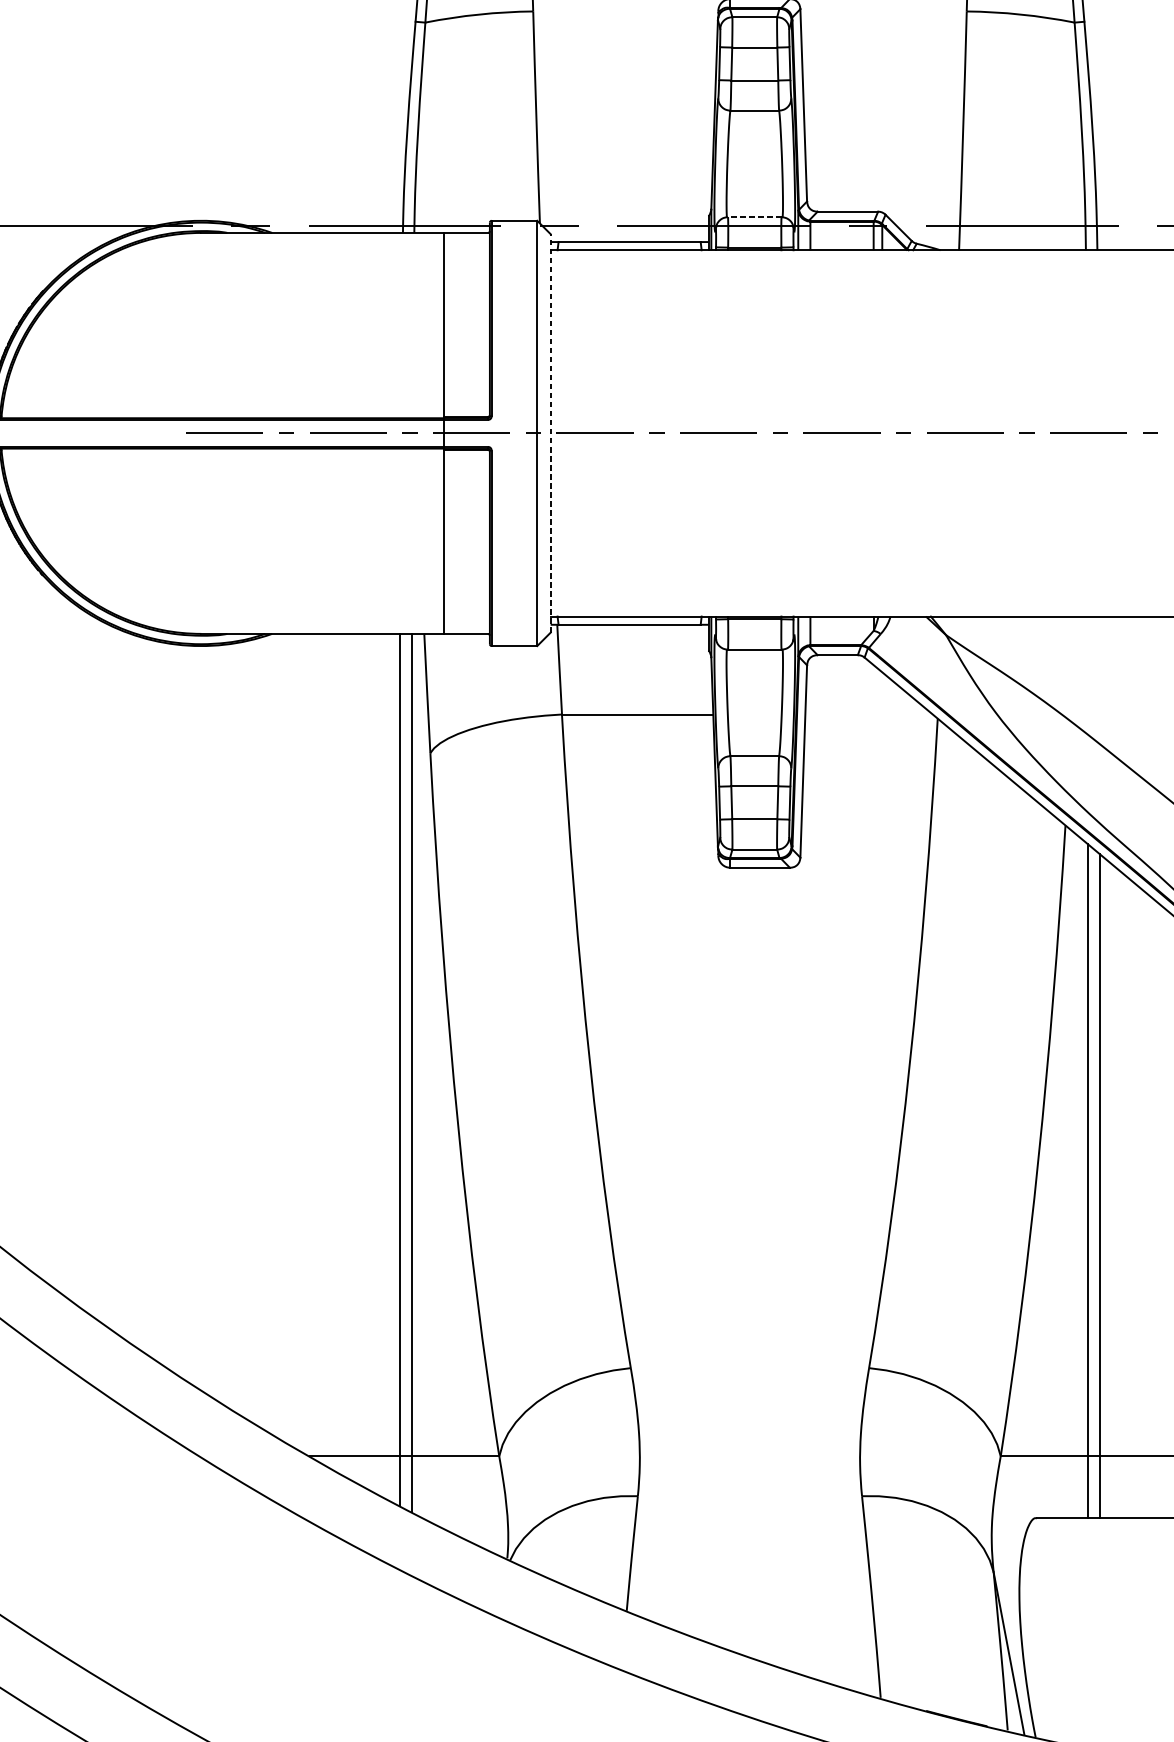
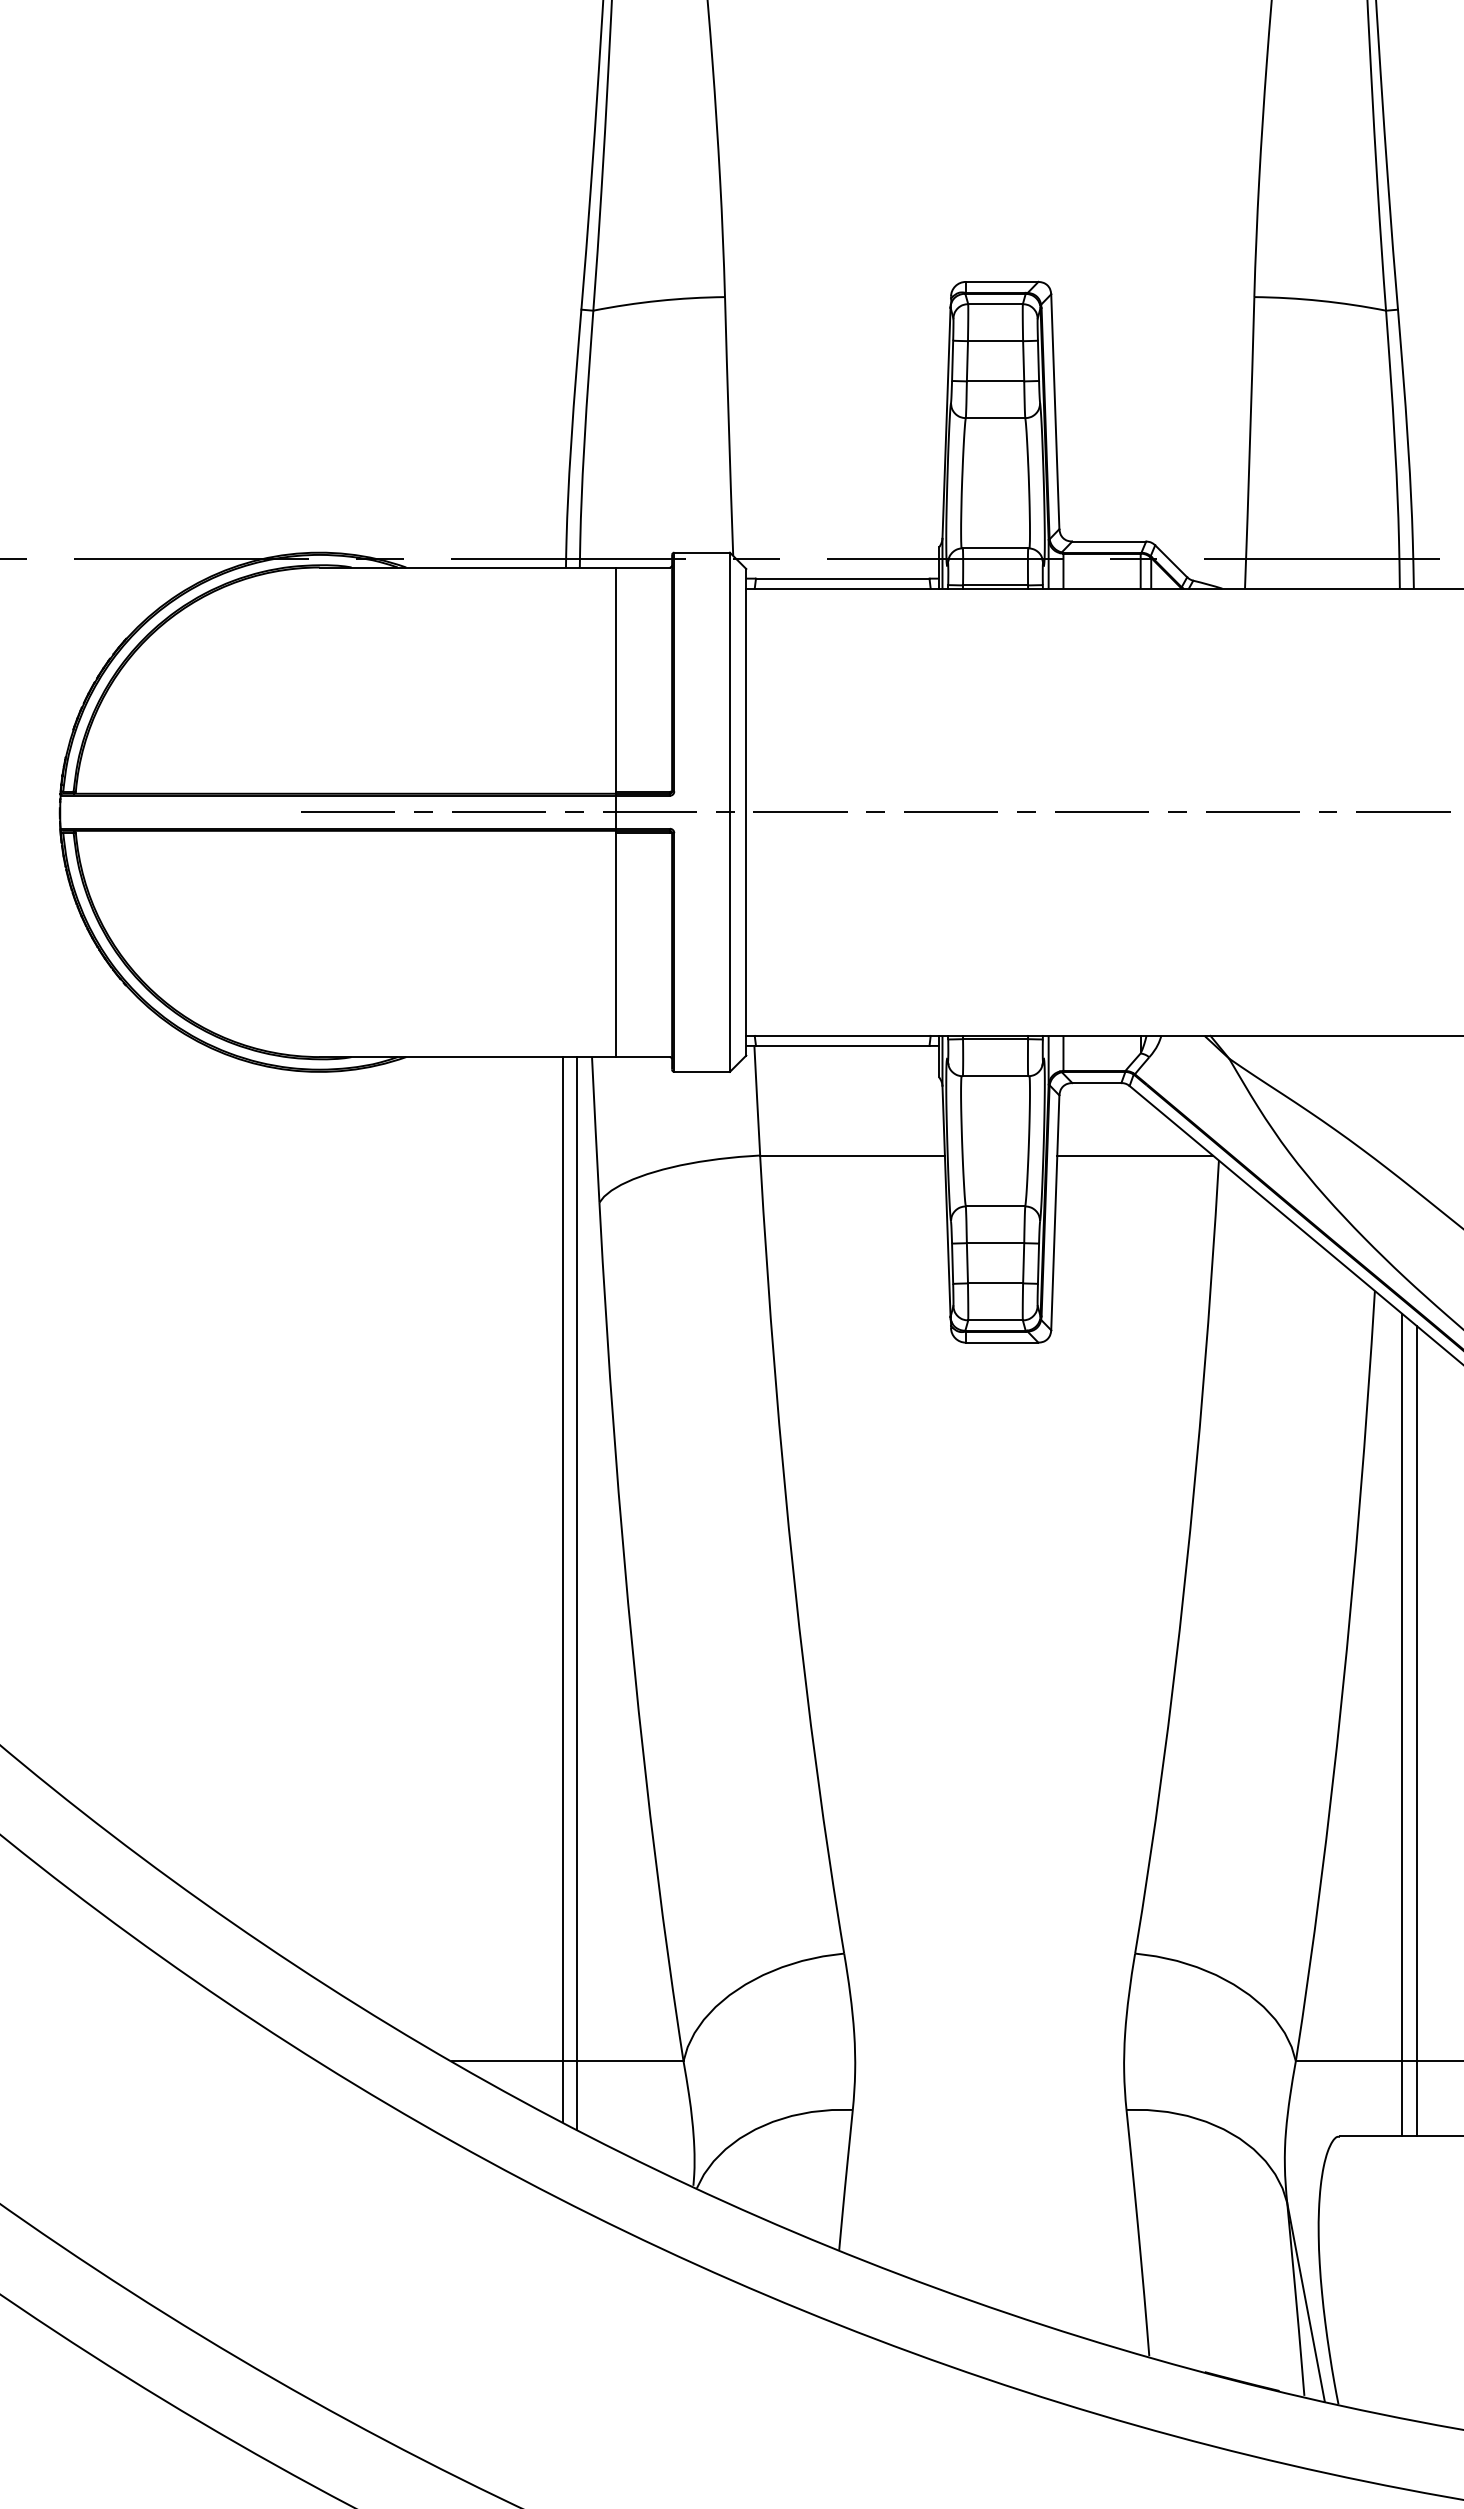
line: (754, 217) -> (995, 548), dashed -> solid
line: (550, 432) -> (746, 811), dashed -> solid
line: (868, 714) -> (1134, 1155), added

